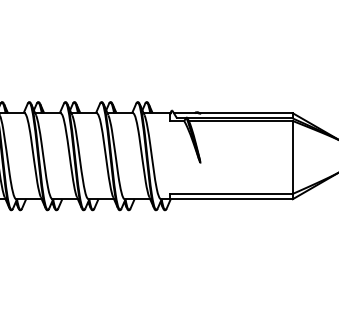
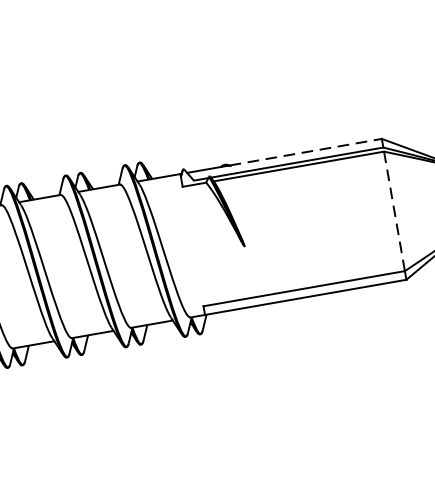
line: (246, 113) -> (306, 152), solid -> dashed
line: (292, 156) -> (393, 209), solid -> dashed

